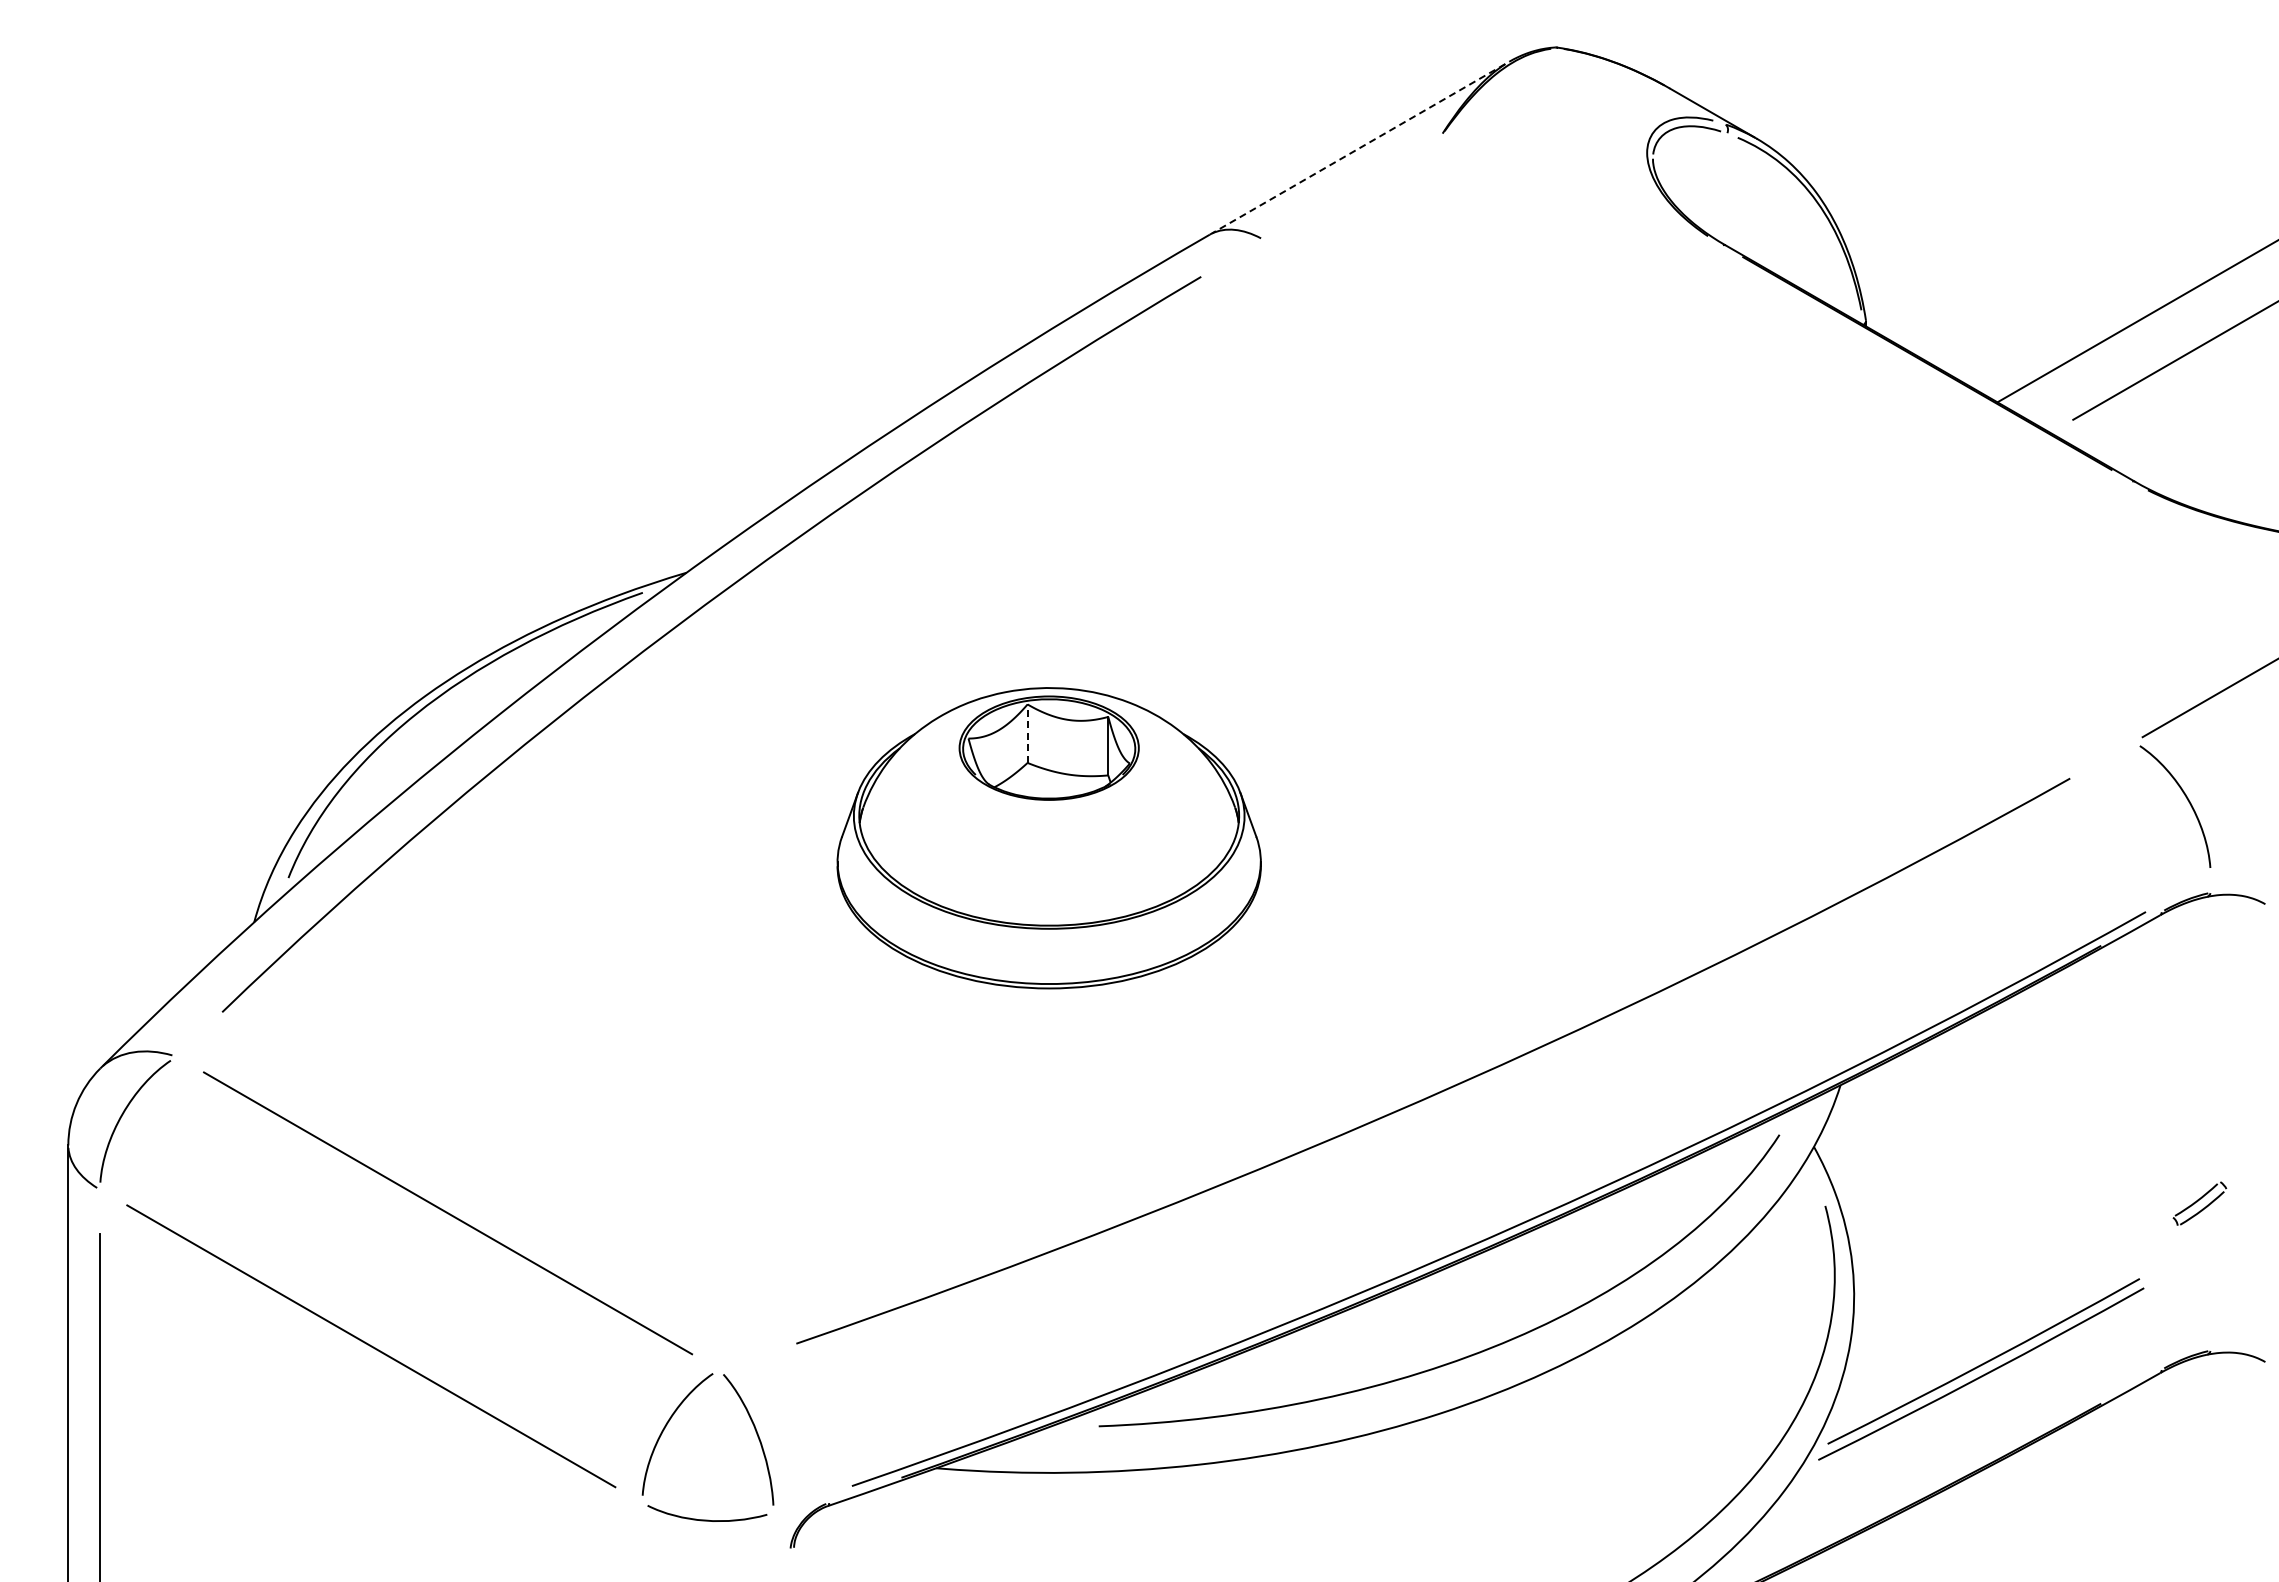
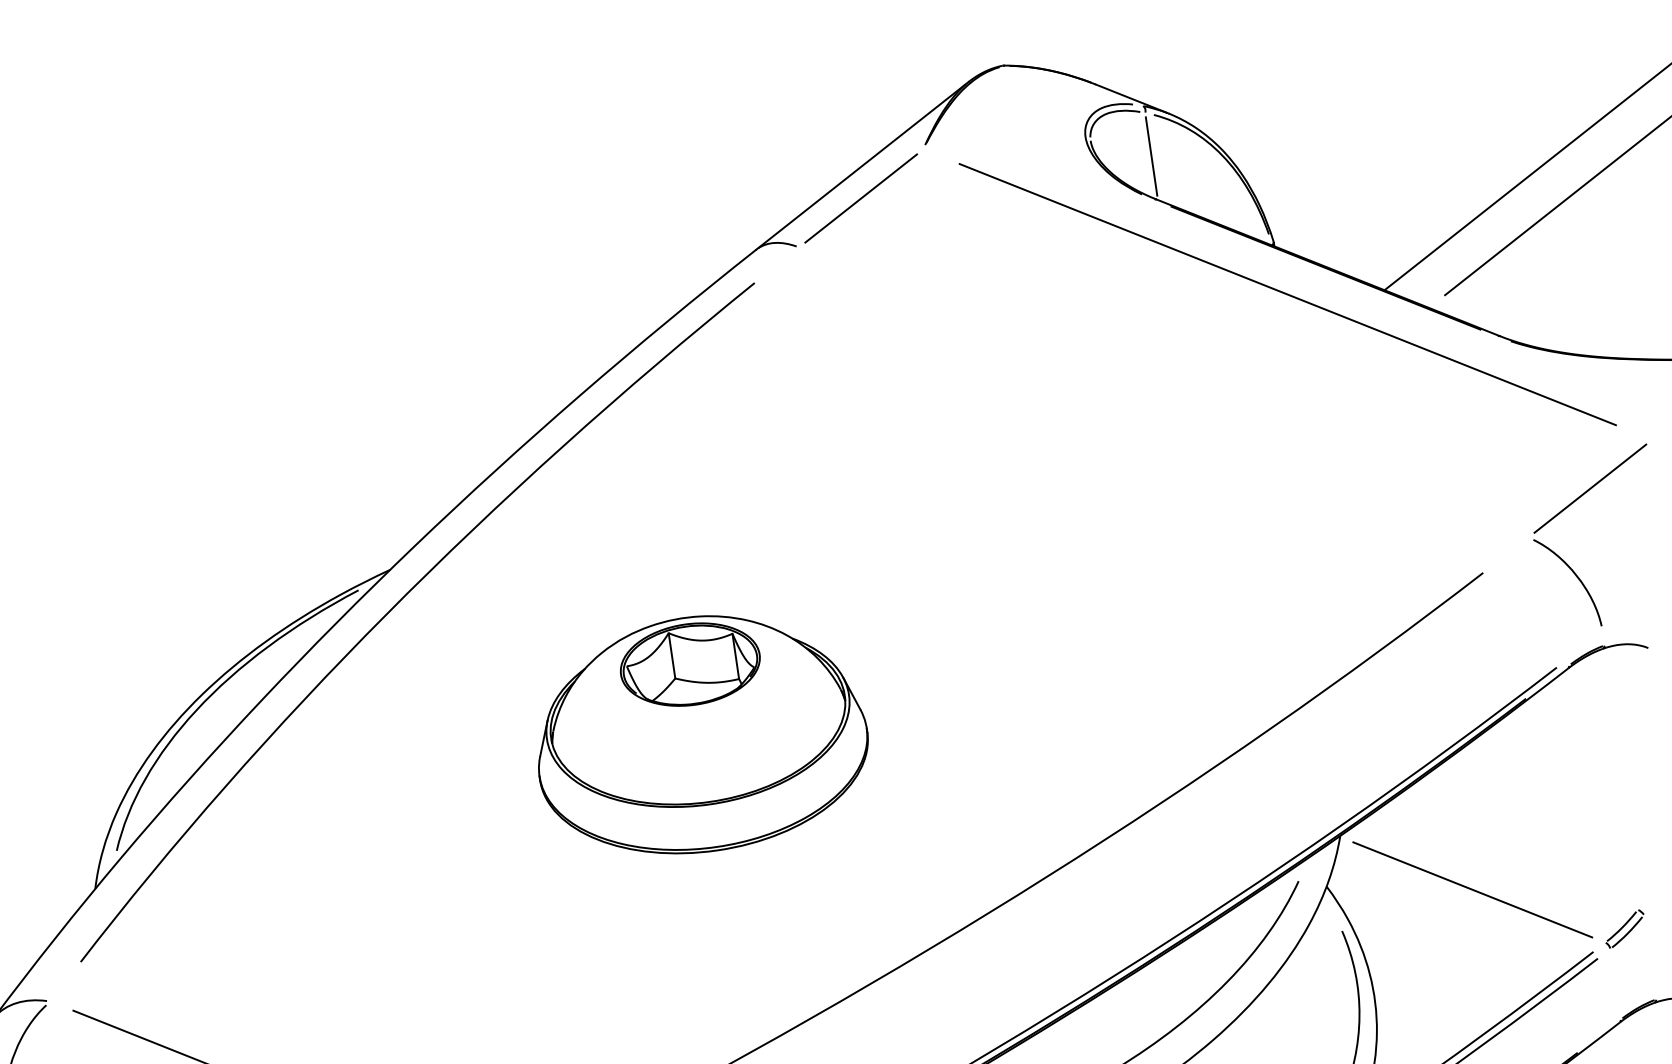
line: (1359, 148) -> (862, 165), dashed -> solid
line: (1351, 188) -> (860, 197), added
line: (1727, 189) -> (1151, 156), added
line: (1873, 389) -> (1287, 294), added
line: (1027, 733) -> (671, 655), dashed -> solid
line: (1997, 1177) -> (1472, 889), added
part: (2199, 1203) -> (1624, 928), moved

